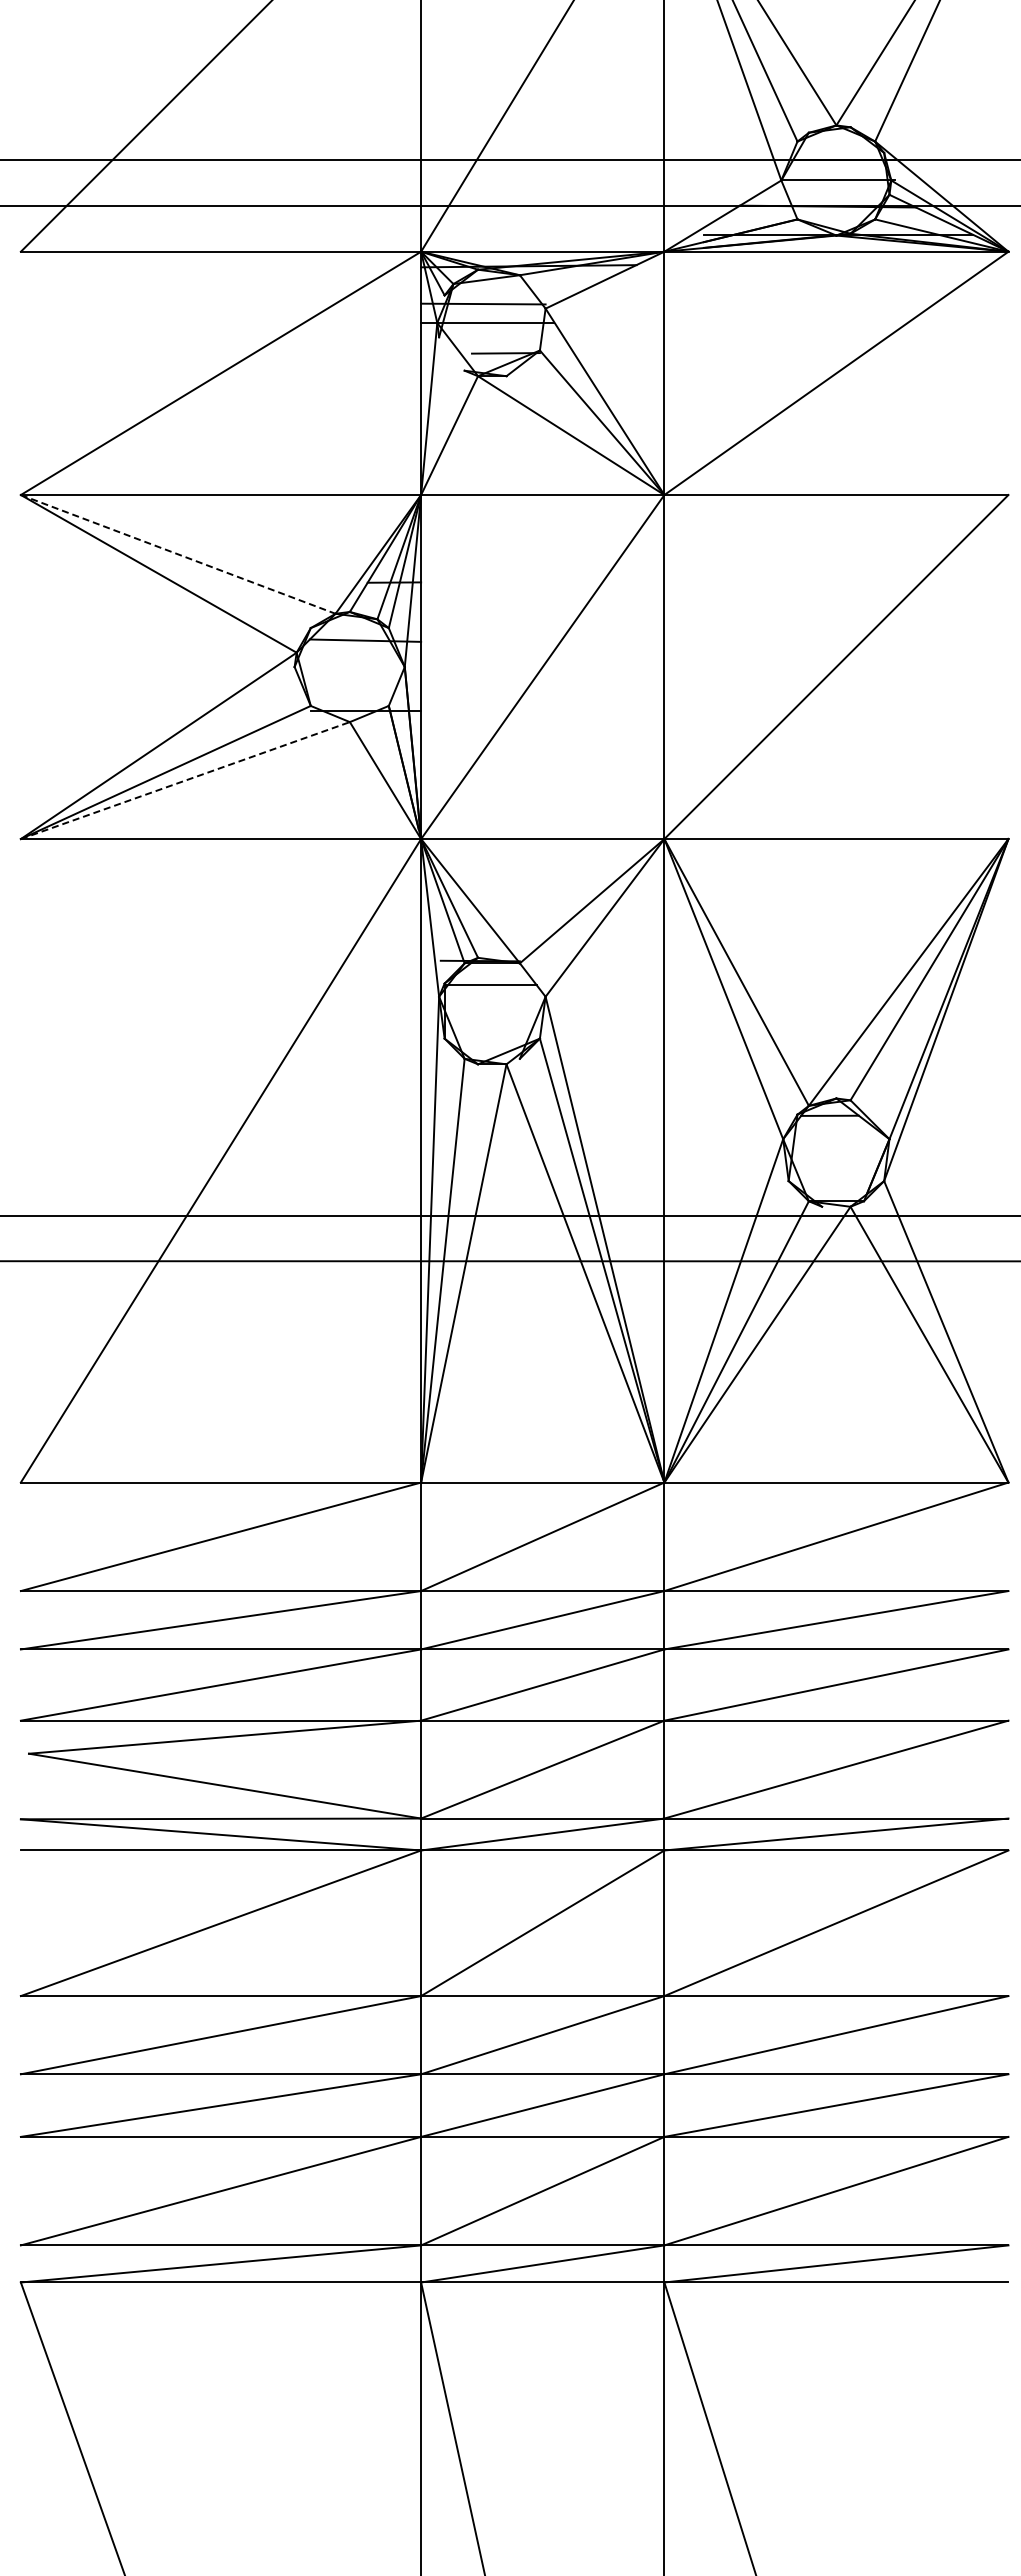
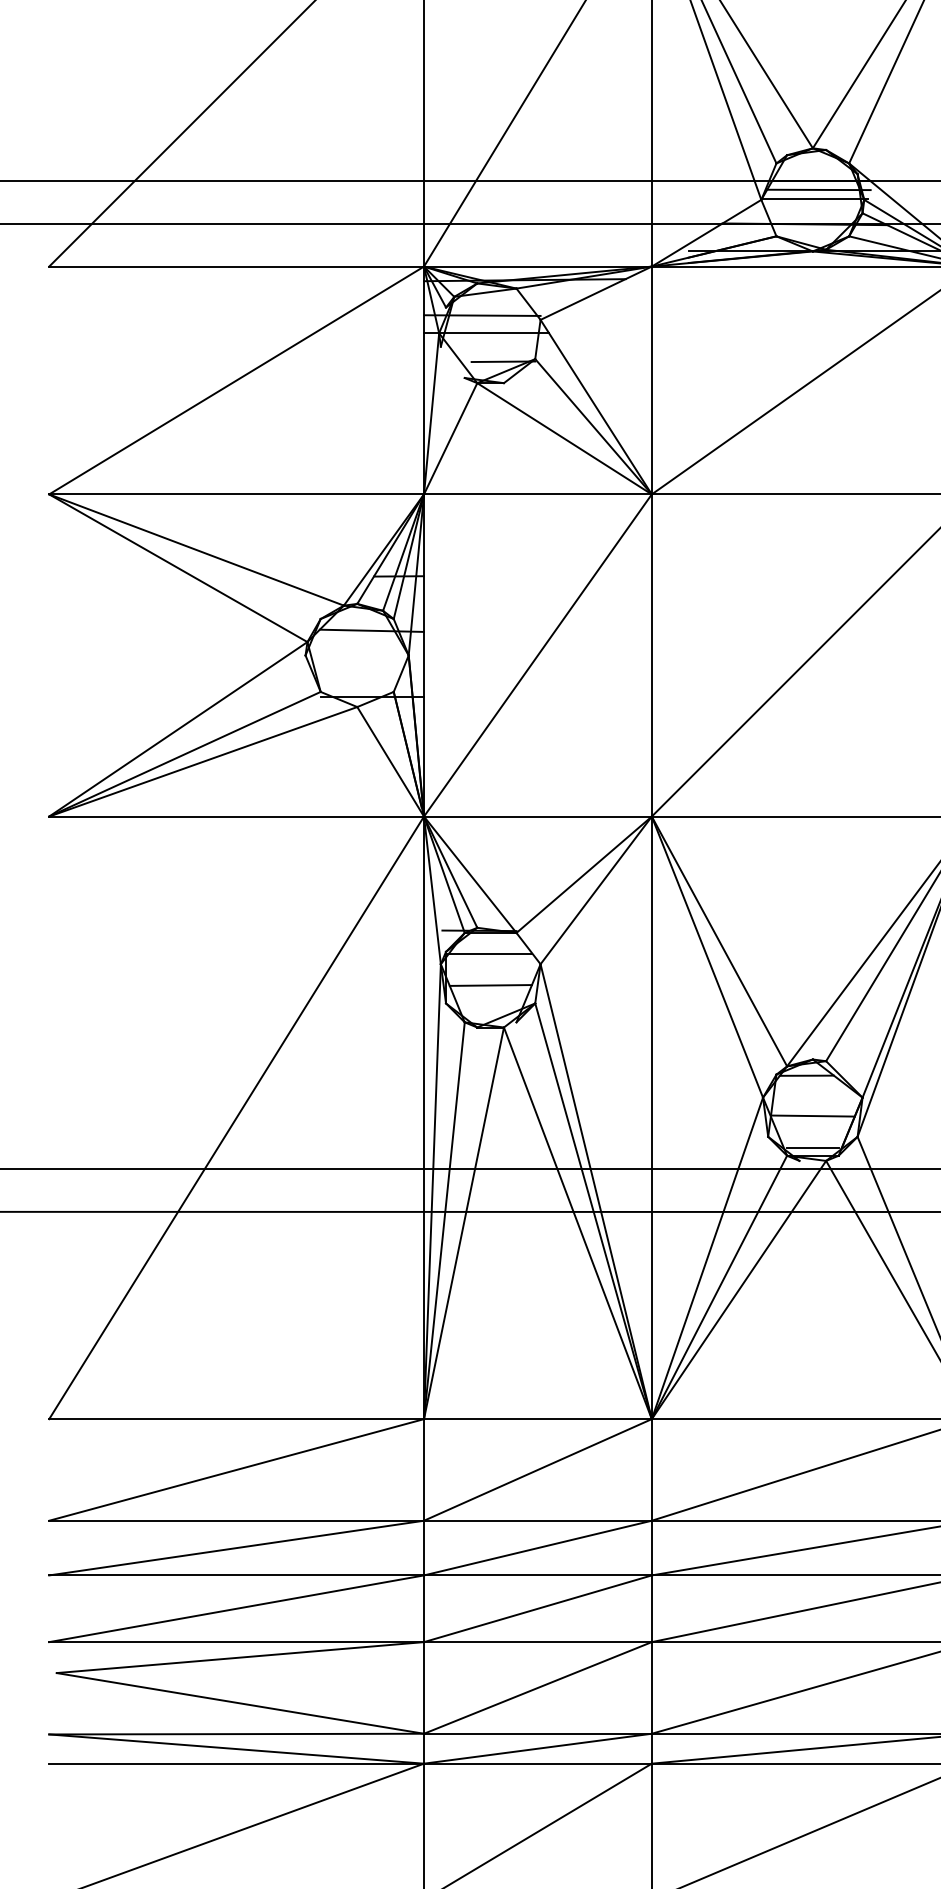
line: (842, 169) -> (818, 189), added
line: (178, 554) -> (196, 550), dashed -> solid
line: (185, 780) -> (203, 761), dashed -> solid
line: (492, 1018) -> (490, 984), added
line: (836, 1158) -> (812, 1115), added
line: (835, 1192) -> (812, 1147), added

